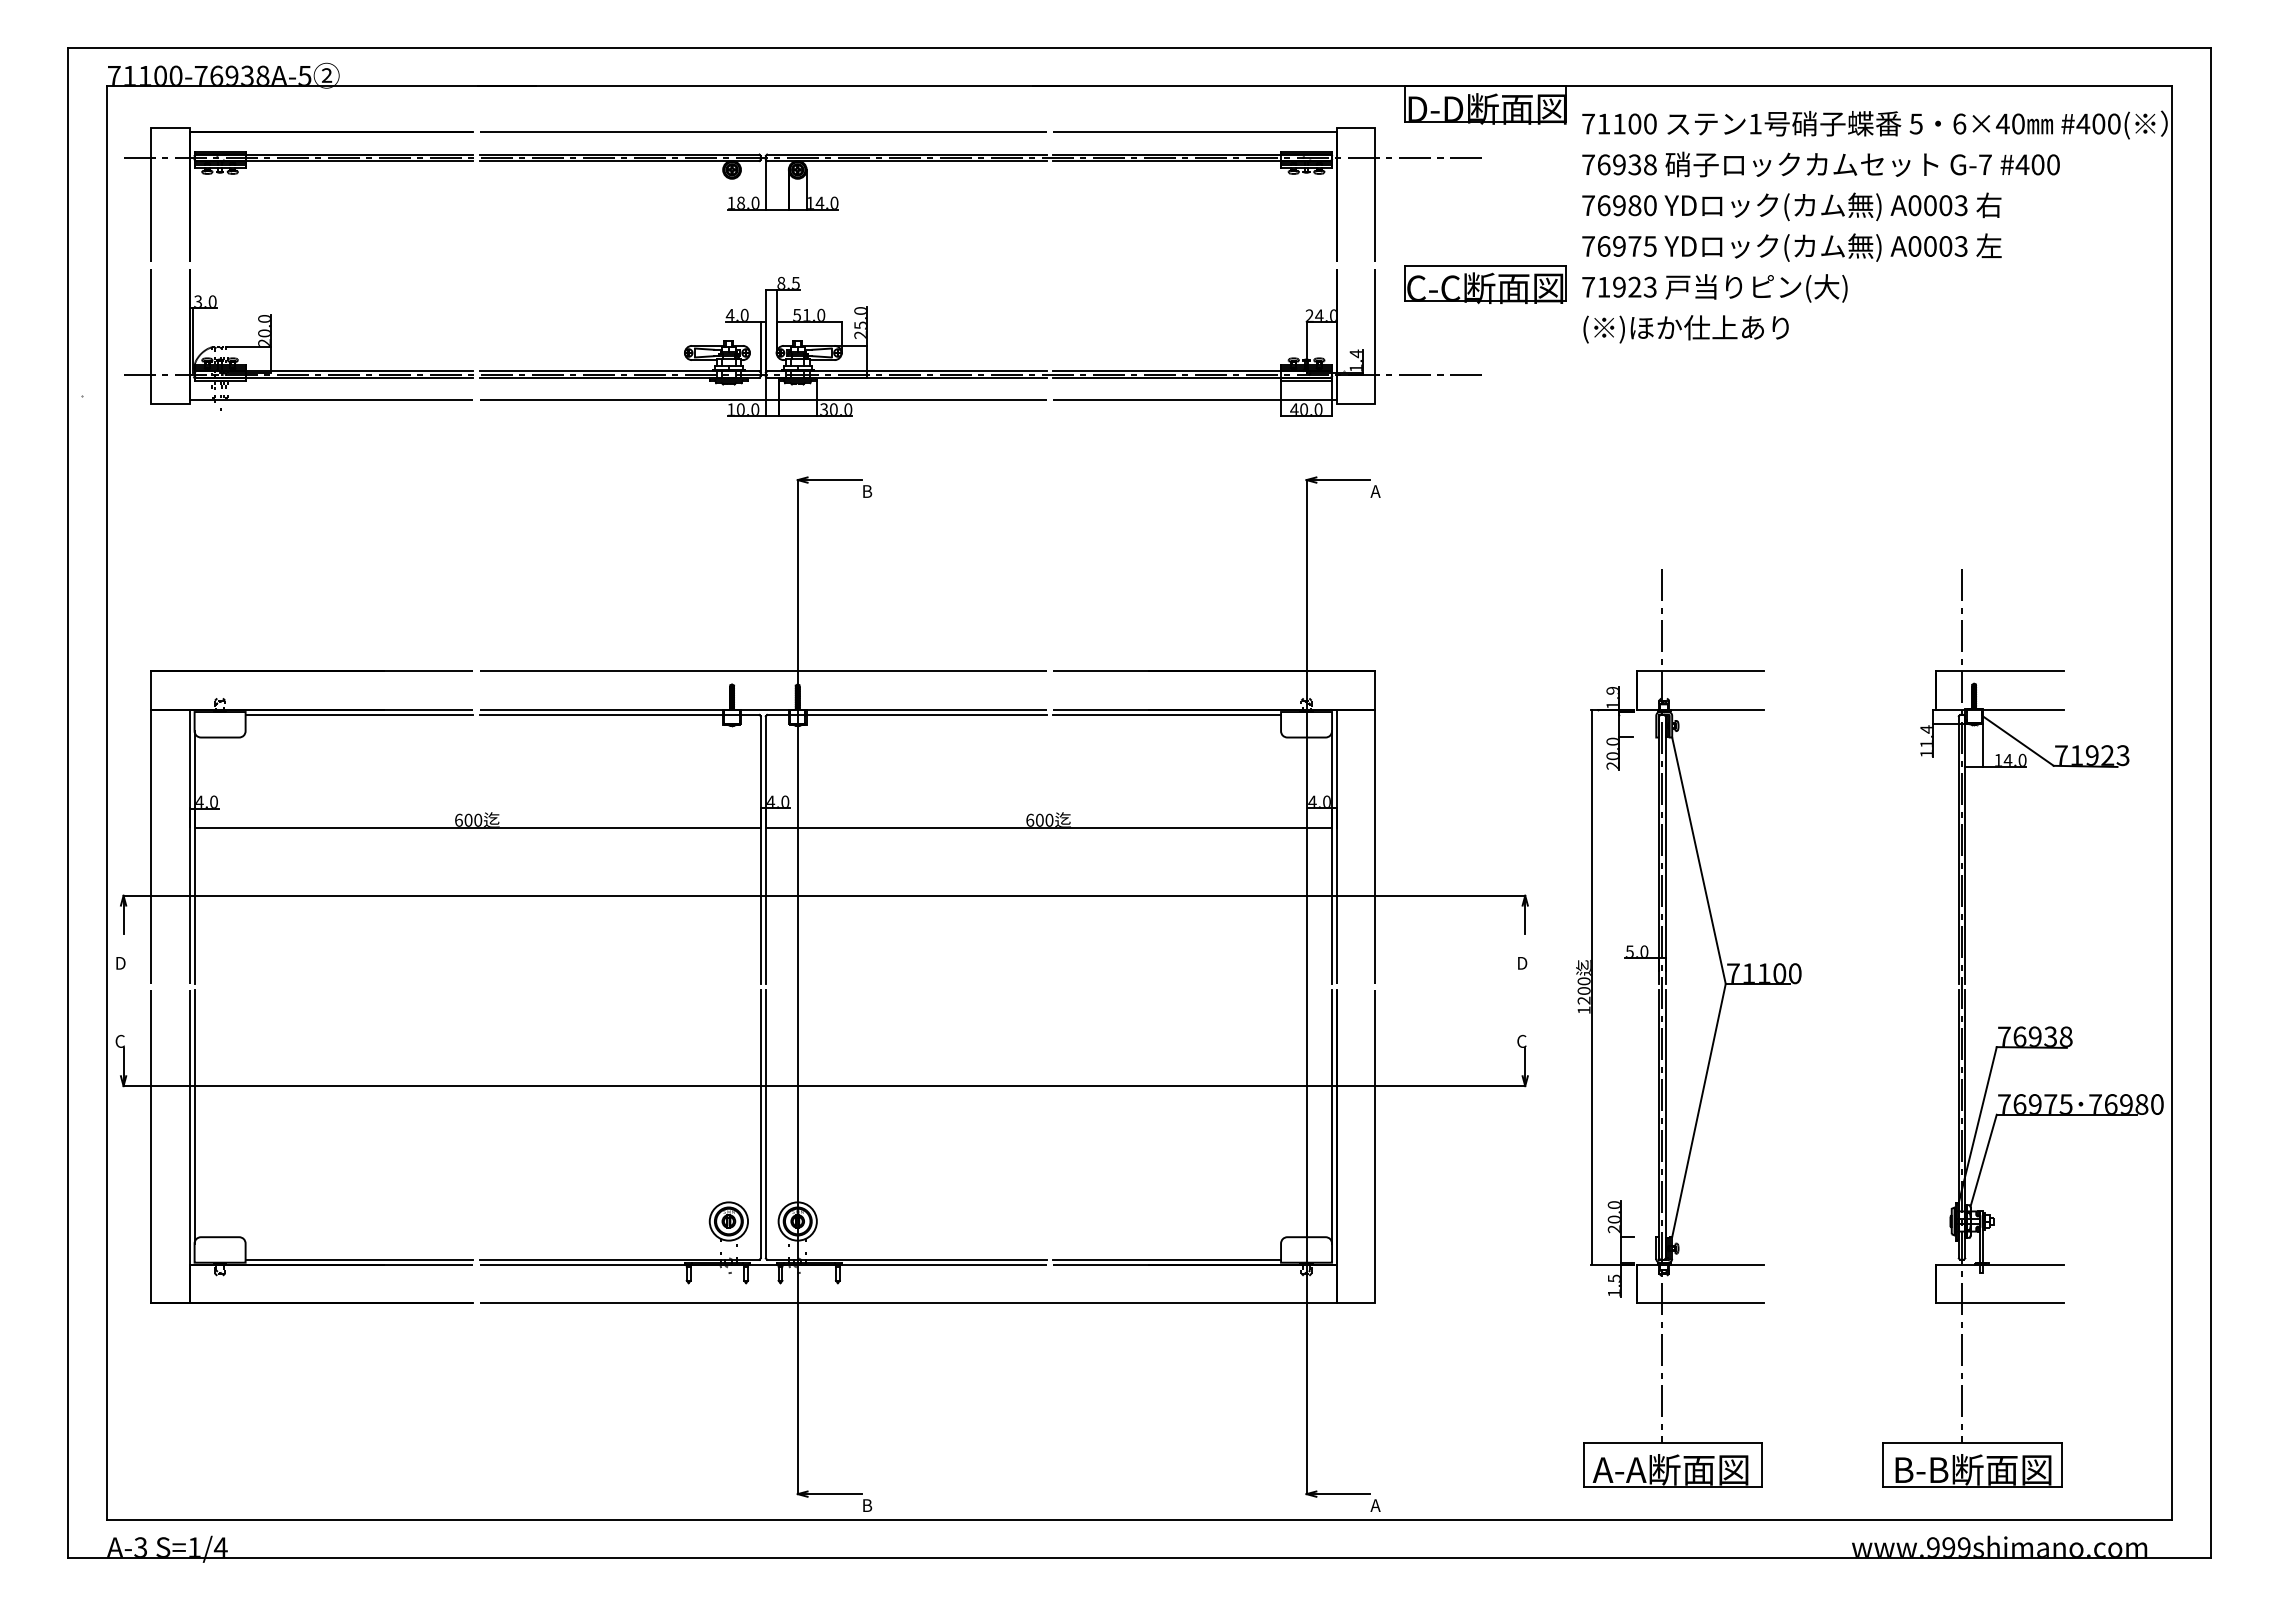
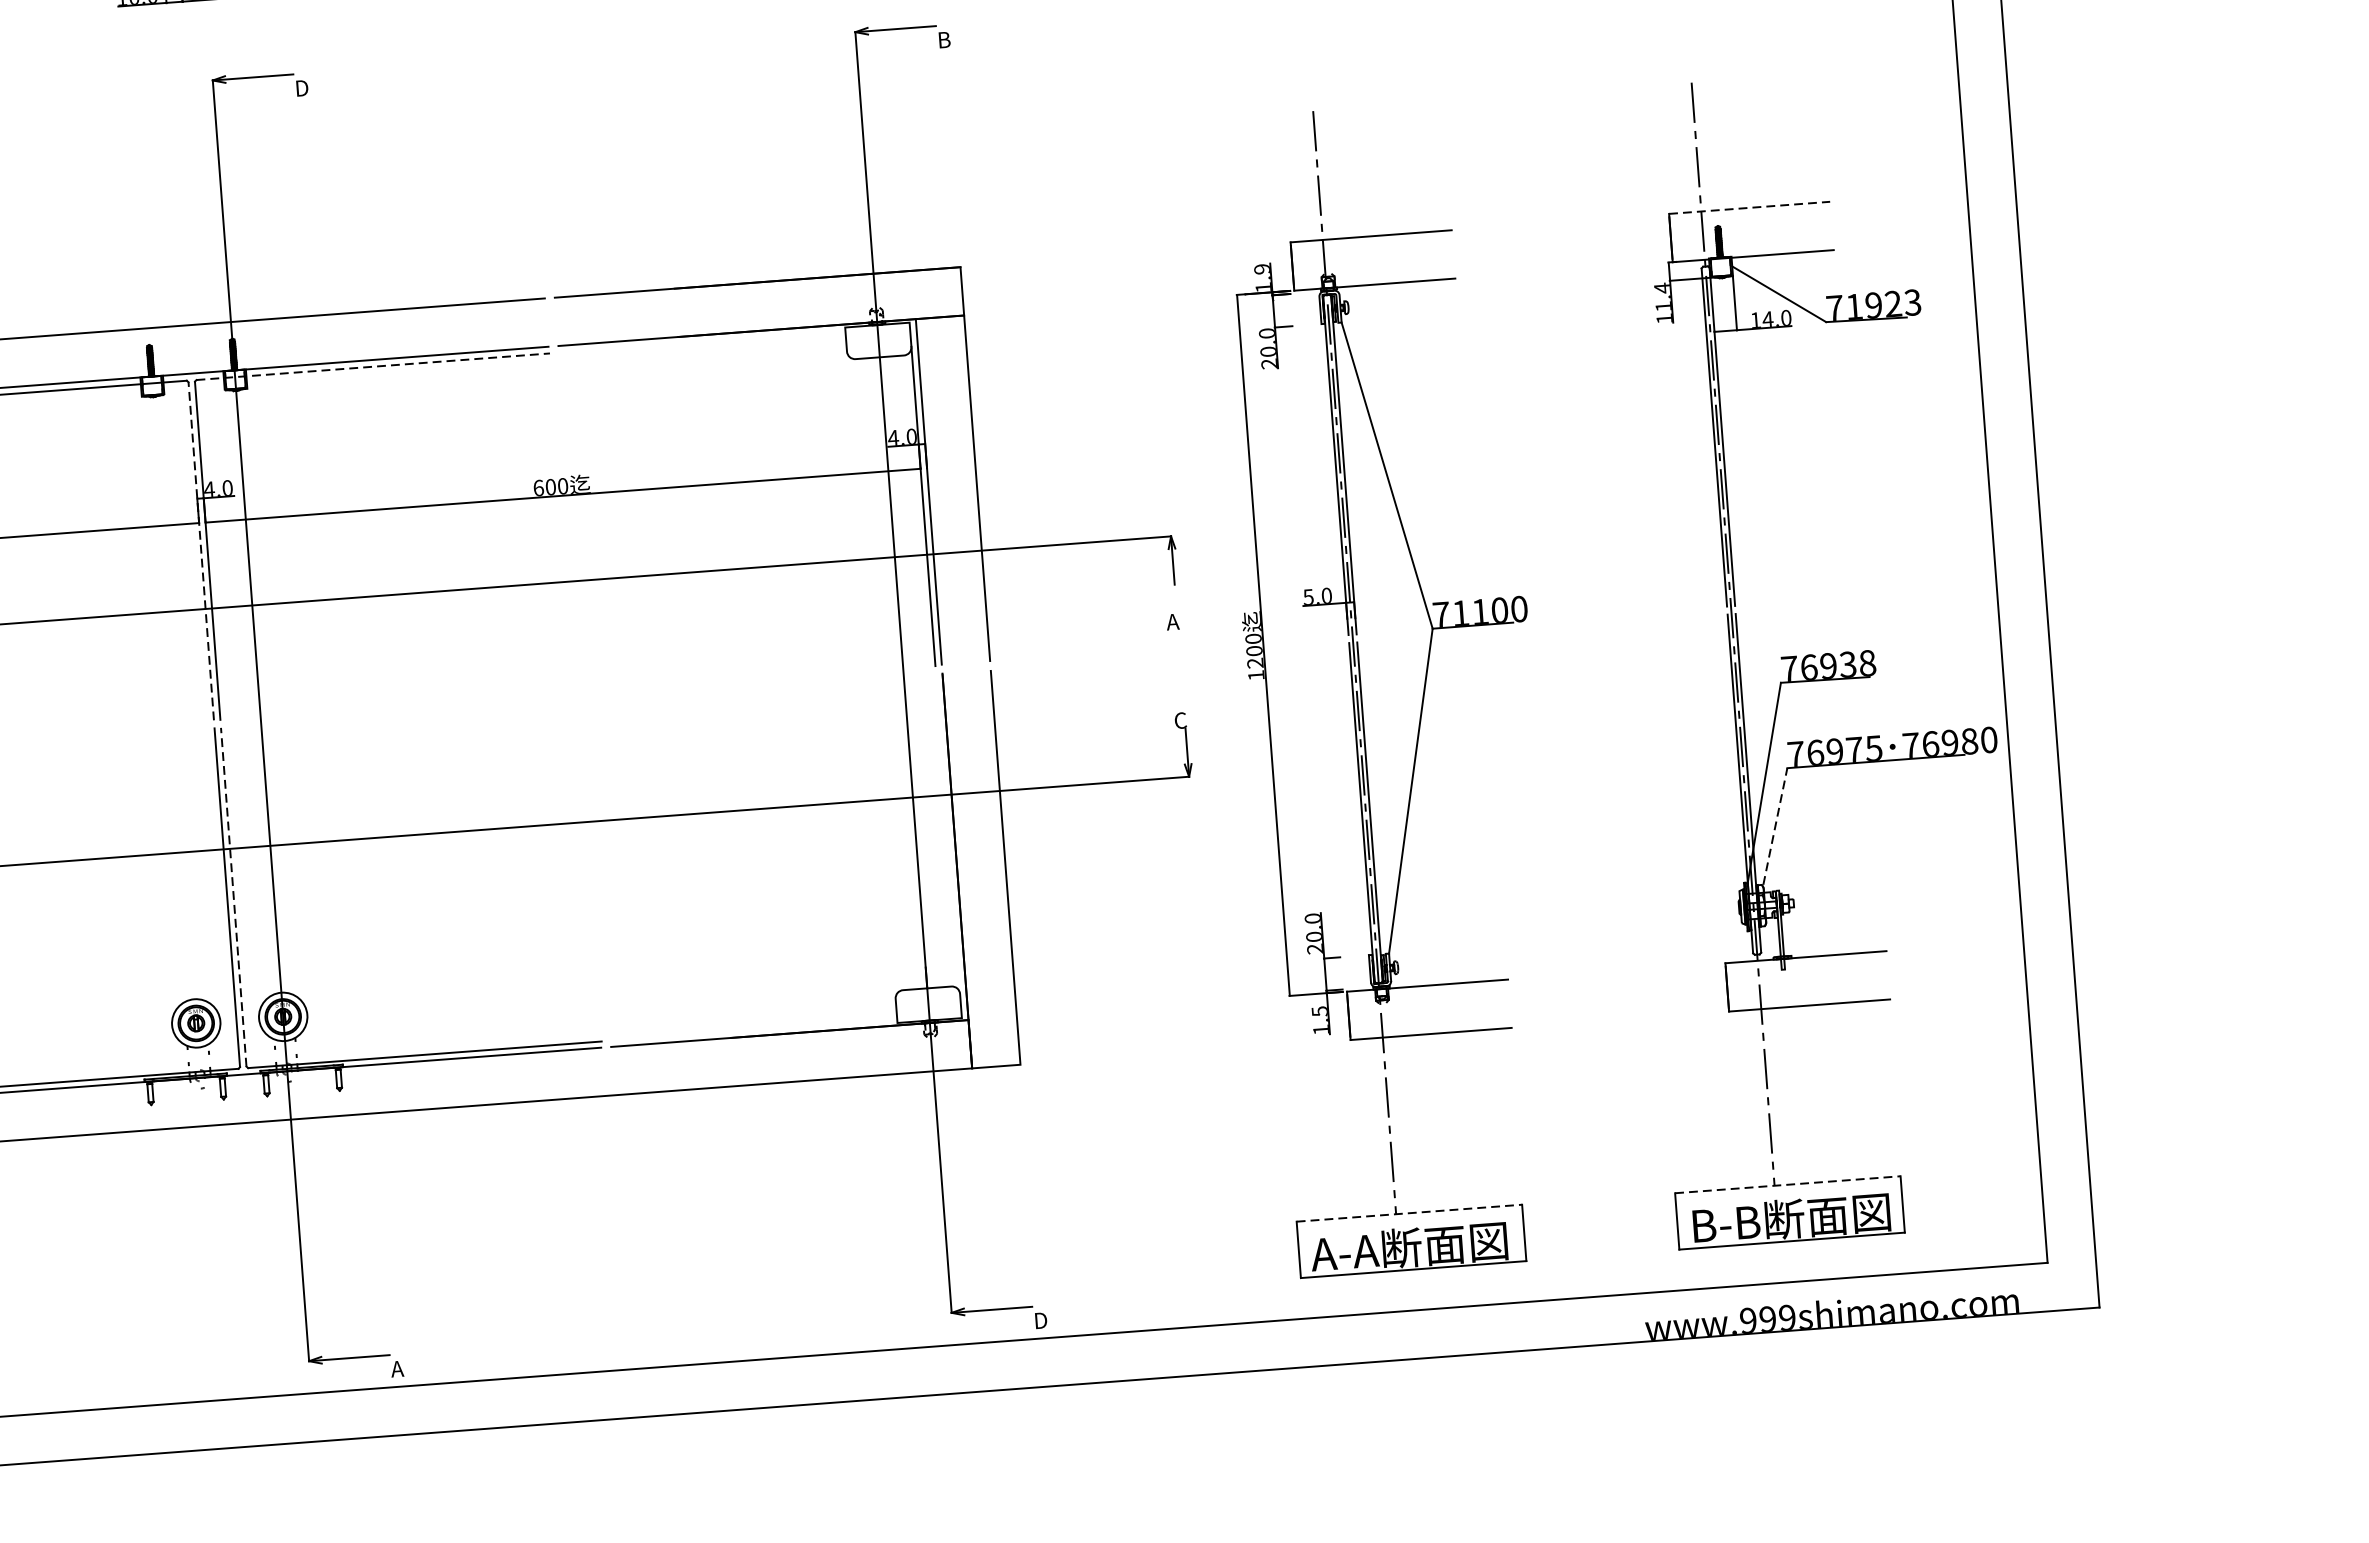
text: (868, 491) -> (303, 88), B -> D
text: (1375, 491) -> (943, 40), A -> B
line: (2000, 671) -> (1749, 208), solid -> dashed
line: (907, 714) -> (373, 366), solid -> dashed
line: (1167, 714) -> (702, 341), removed
line: (760, 850) -> (200, 551), solid -> dashed
text: (1521, 963) -> (1172, 622), D -> A
line: (1332, 1116) -> (948, 833), removed
line: (765, 1123) -> (233, 896), solid -> dashed
line: (1983, 1159) -> (1774, 825), solid -> dashed
line: (1167, 1259) -> (753, 1029), removed
line: (1673, 1442) -> (1410, 1212), solid -> dashed
line: (1972, 1442) -> (1787, 1184), solid -> dashed
text: (866, 1505) -> (397, 1369), B -> A
text: (1375, 1505) -> (1039, 1320), A -> D

